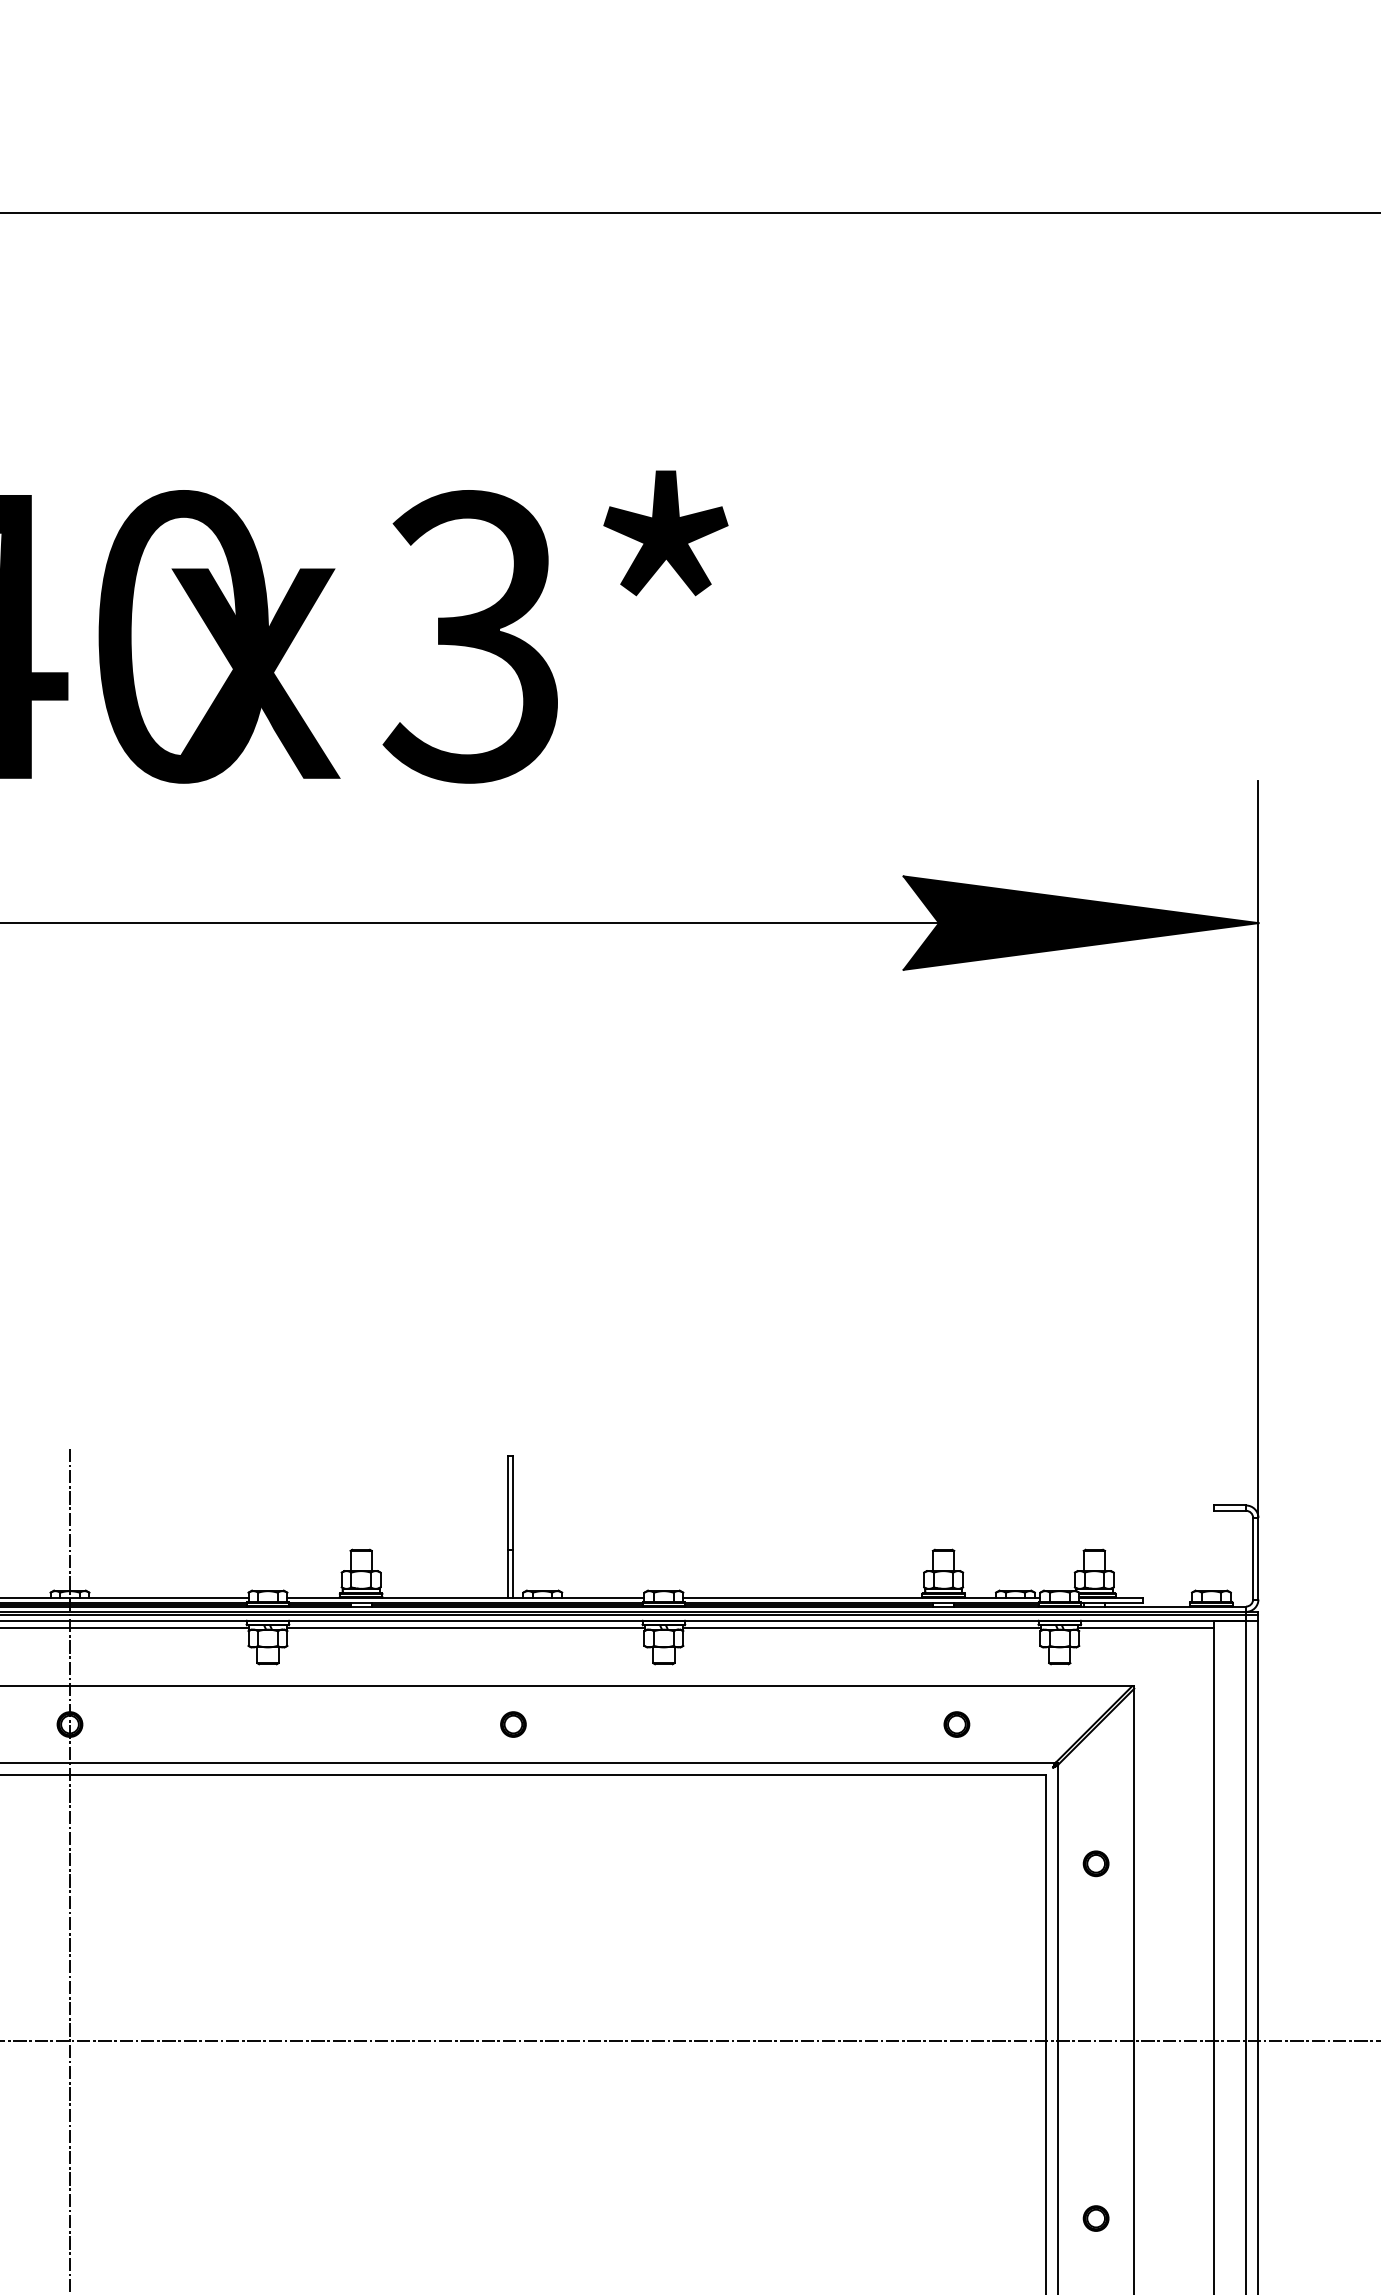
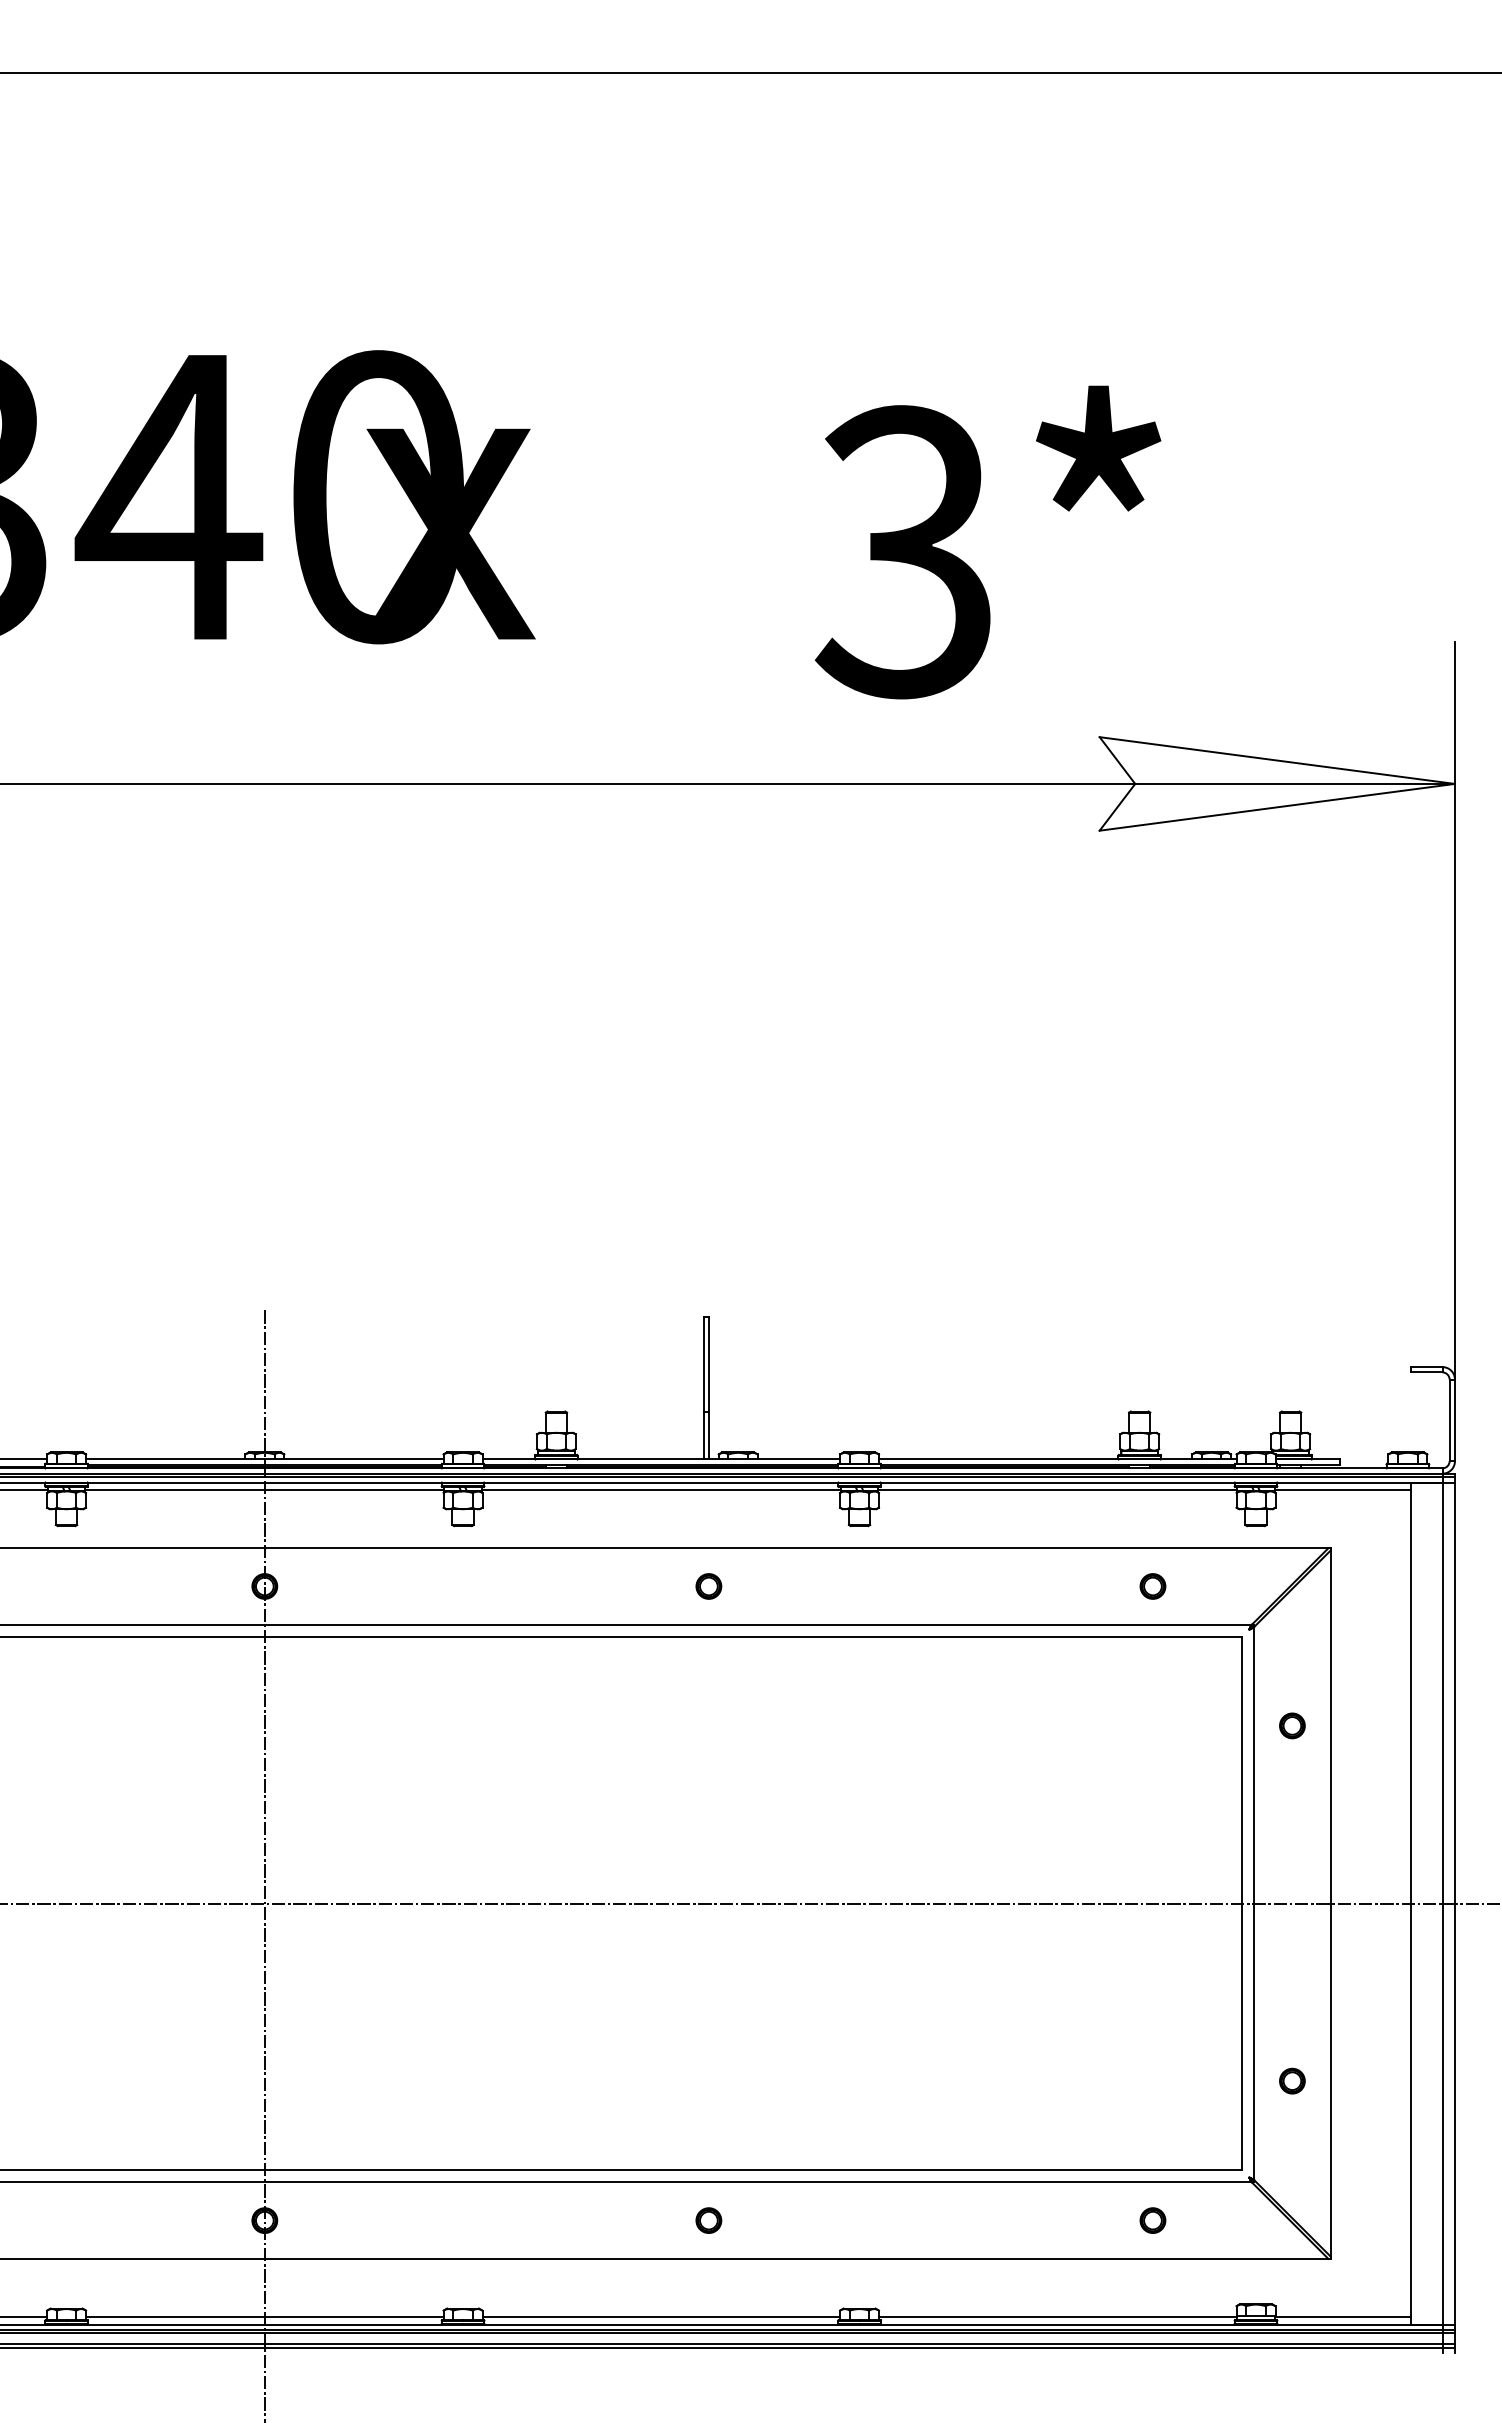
text: (554, 627) -> (987, 542), moved
fill: (1080, 922) -> (1276, 783), removed

